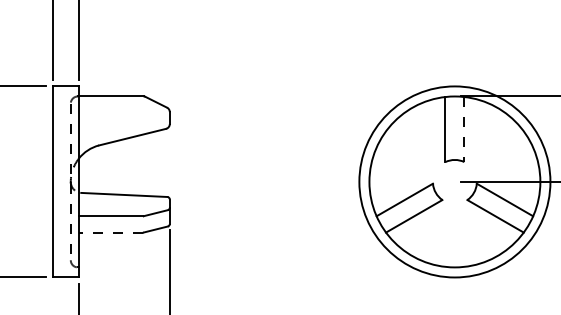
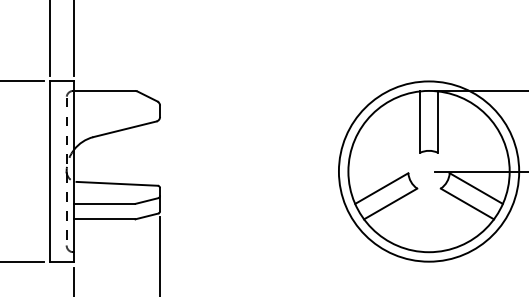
line: (463, 129) -> (437, 122), dashed -> solid
line: (110, 232) -> (104, 219), dashed -> solid

